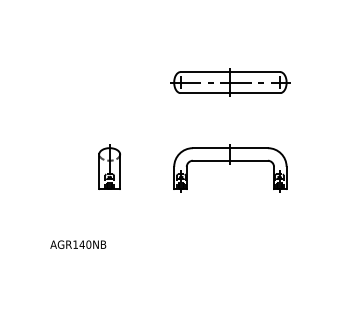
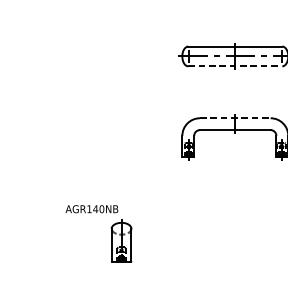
line: (230, 93) -> (235, 66), solid -> dashed
line: (230, 148) -> (235, 118), solid -> dashed
part: (109, 166) -> (121, 240), moved

